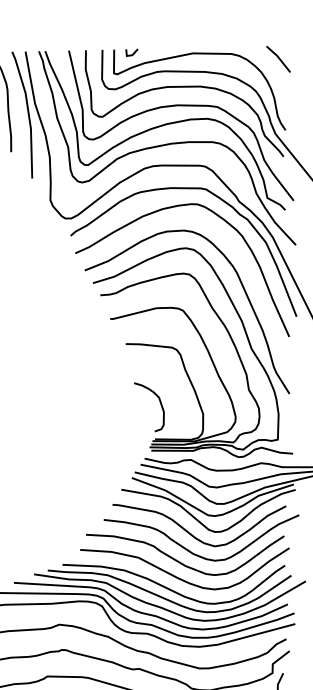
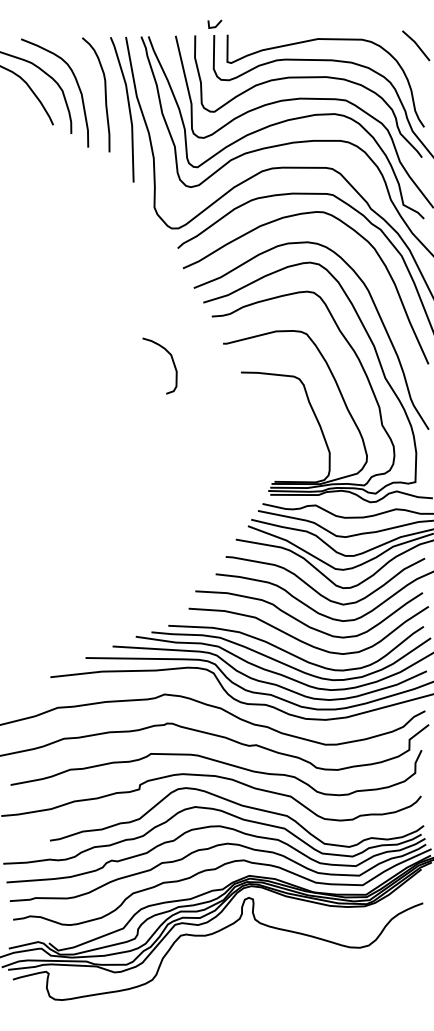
line: (133, 52) -> (216, 24), moved
curve: (160, 404) -> (172, 362), moved

